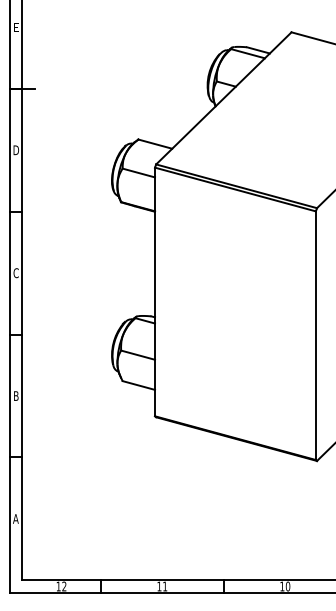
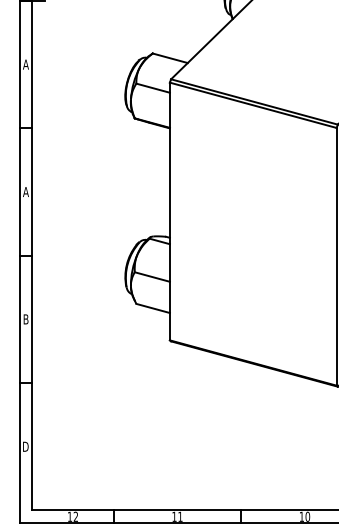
text: (16, 150) -> (26, 64), D -> A
text: (15, 273) -> (25, 192), C -> A
text: (15, 518) -> (25, 446), A -> D

